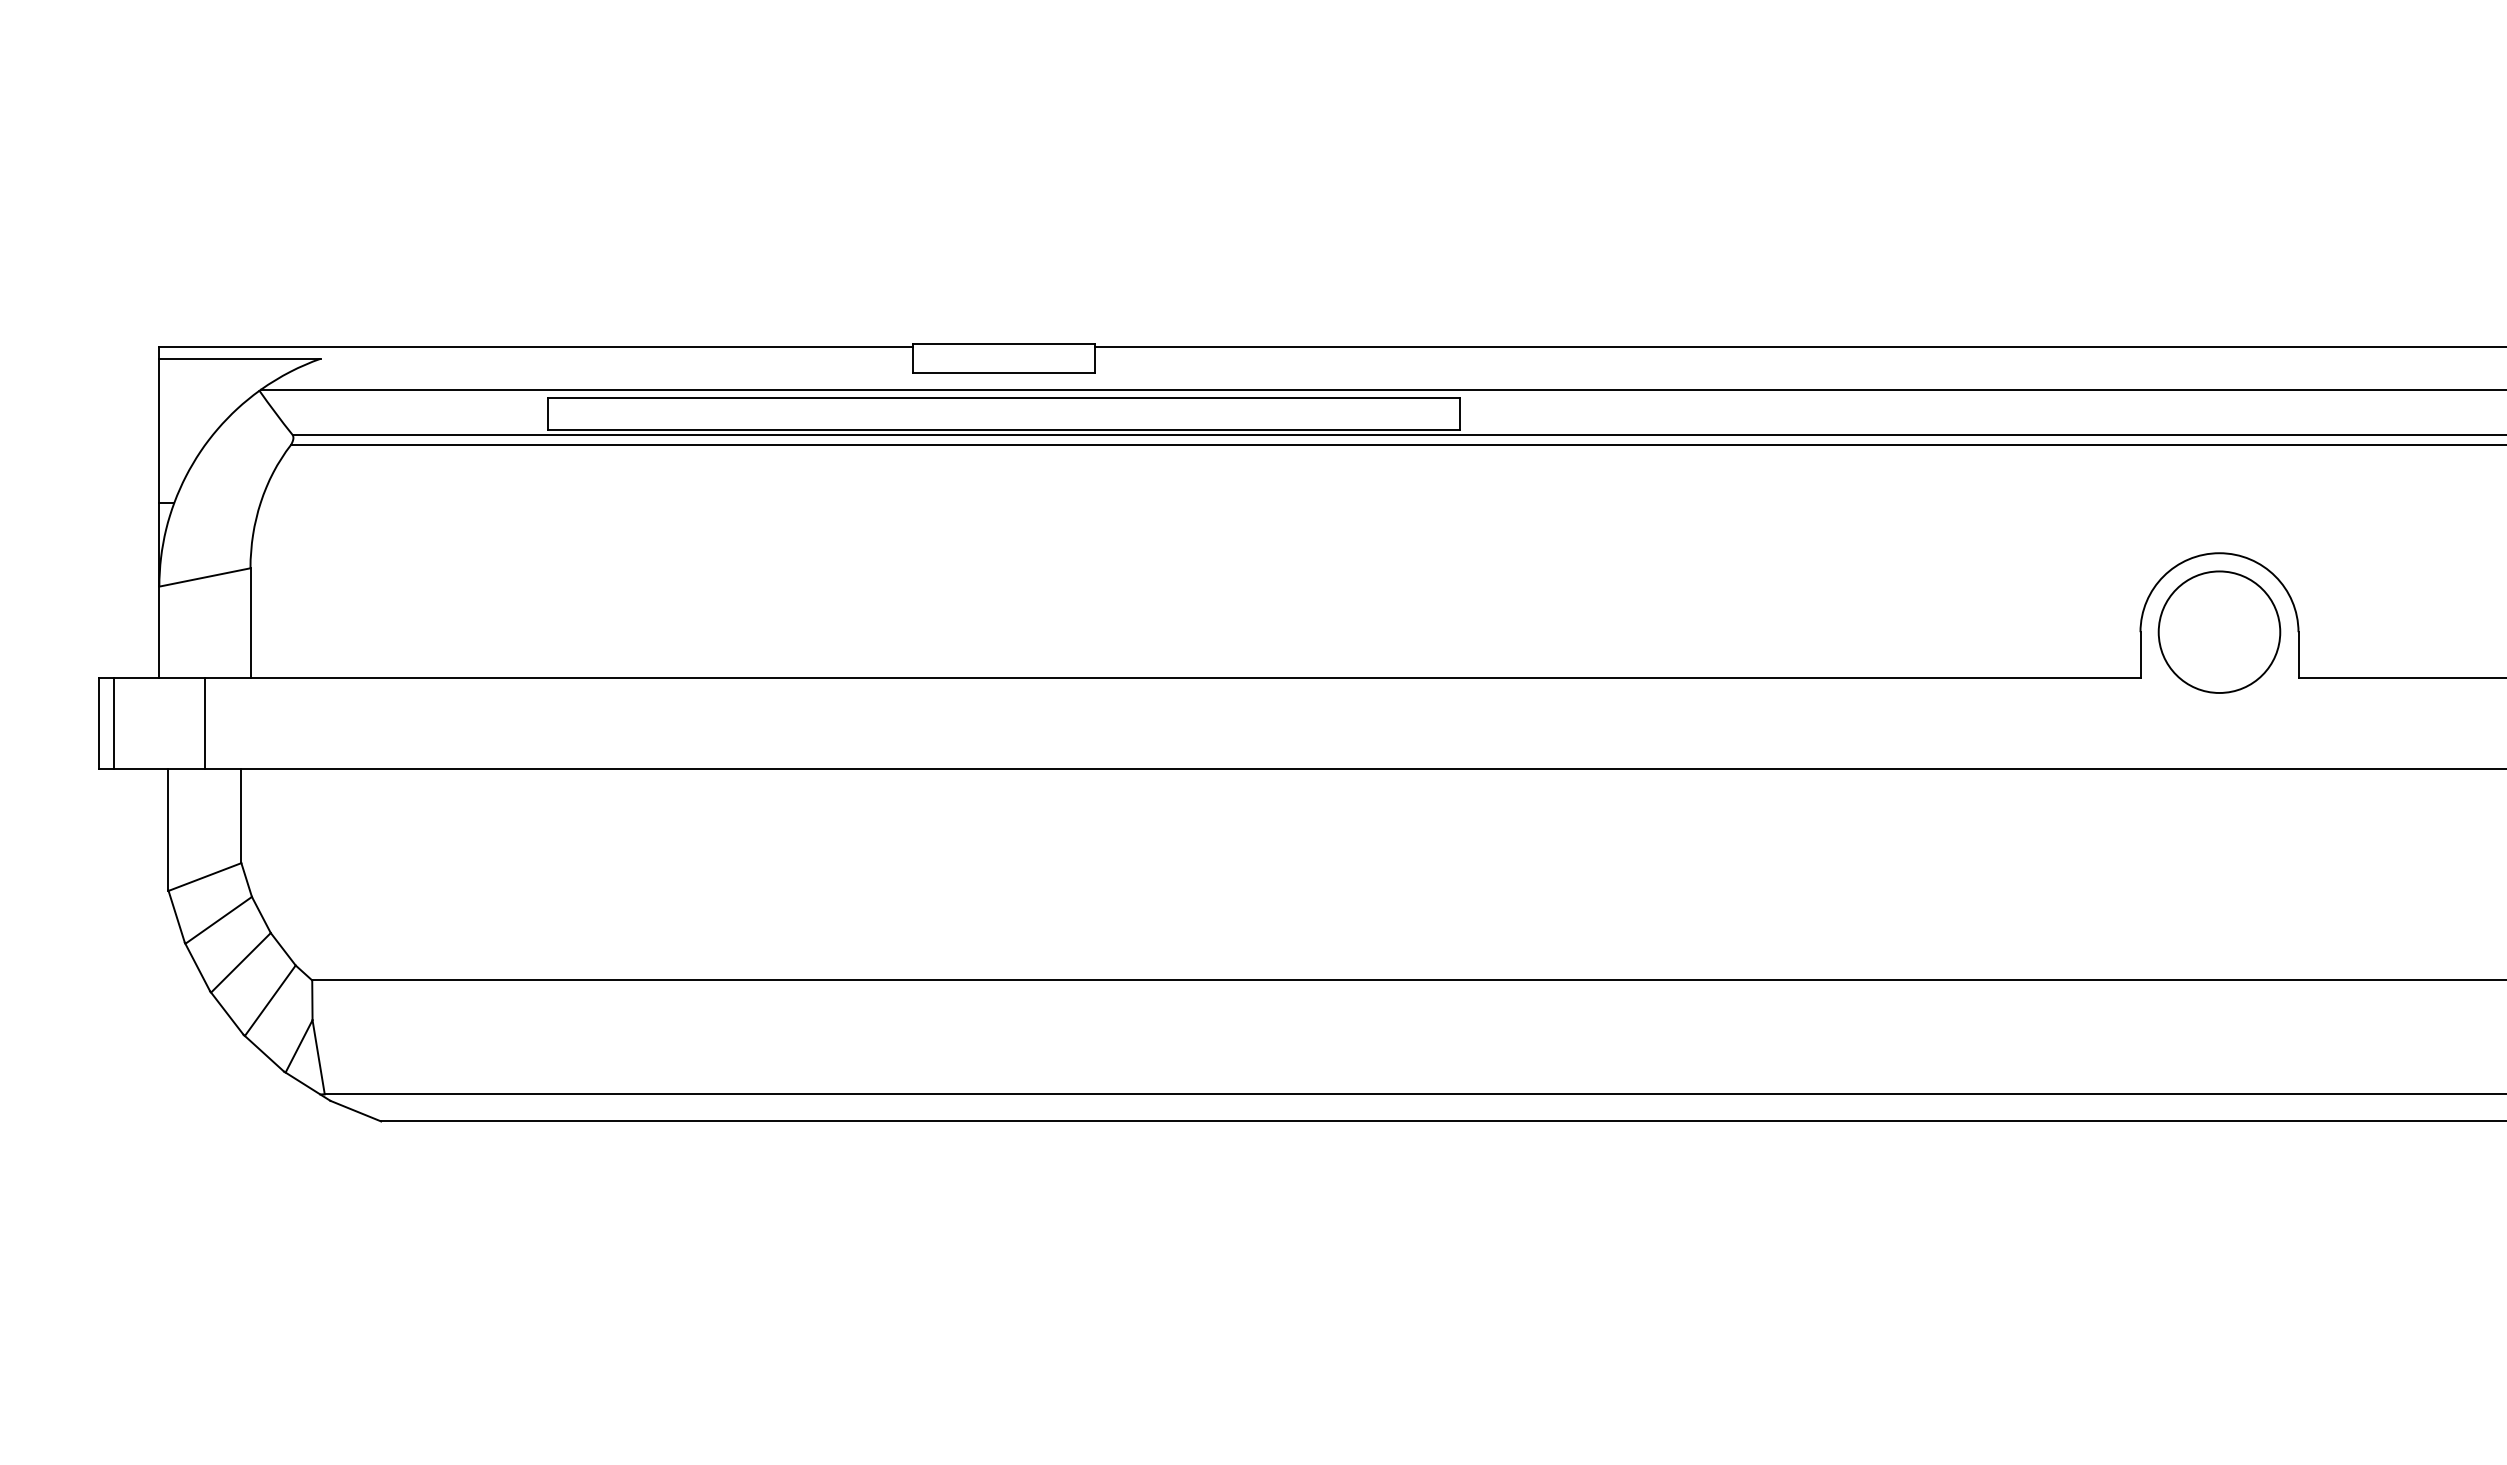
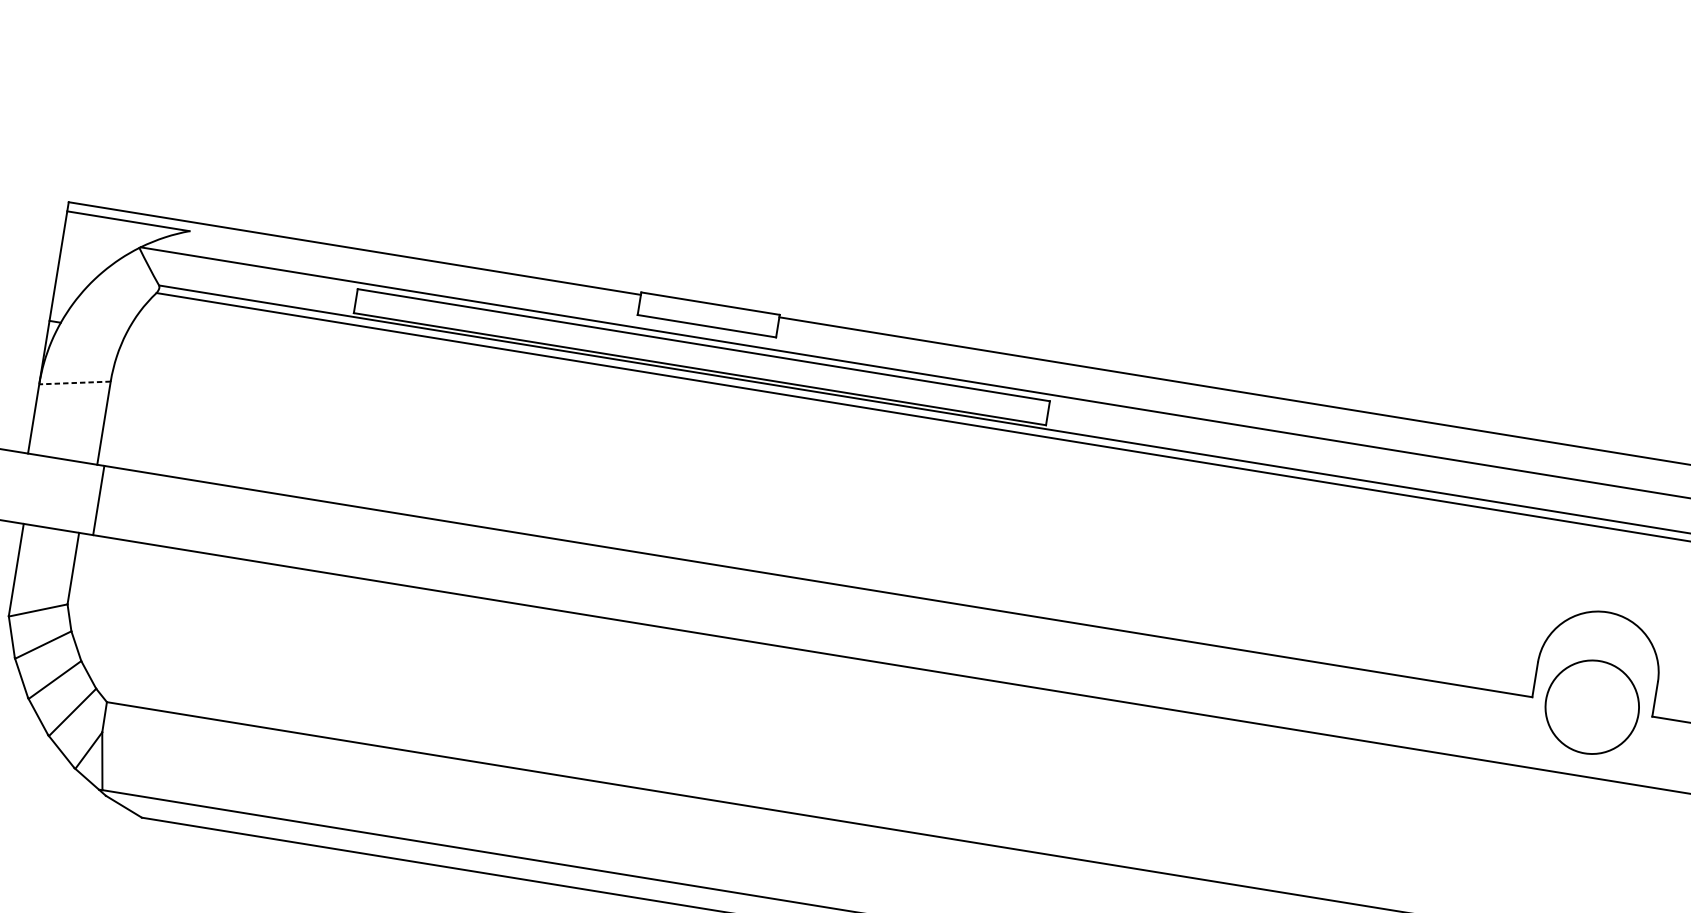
line: (204, 577) -> (74, 382), solid -> dashed
circle: (2219, 631) -> (1592, 706), moved
line: (204, 722) -> (98, 499), moved

